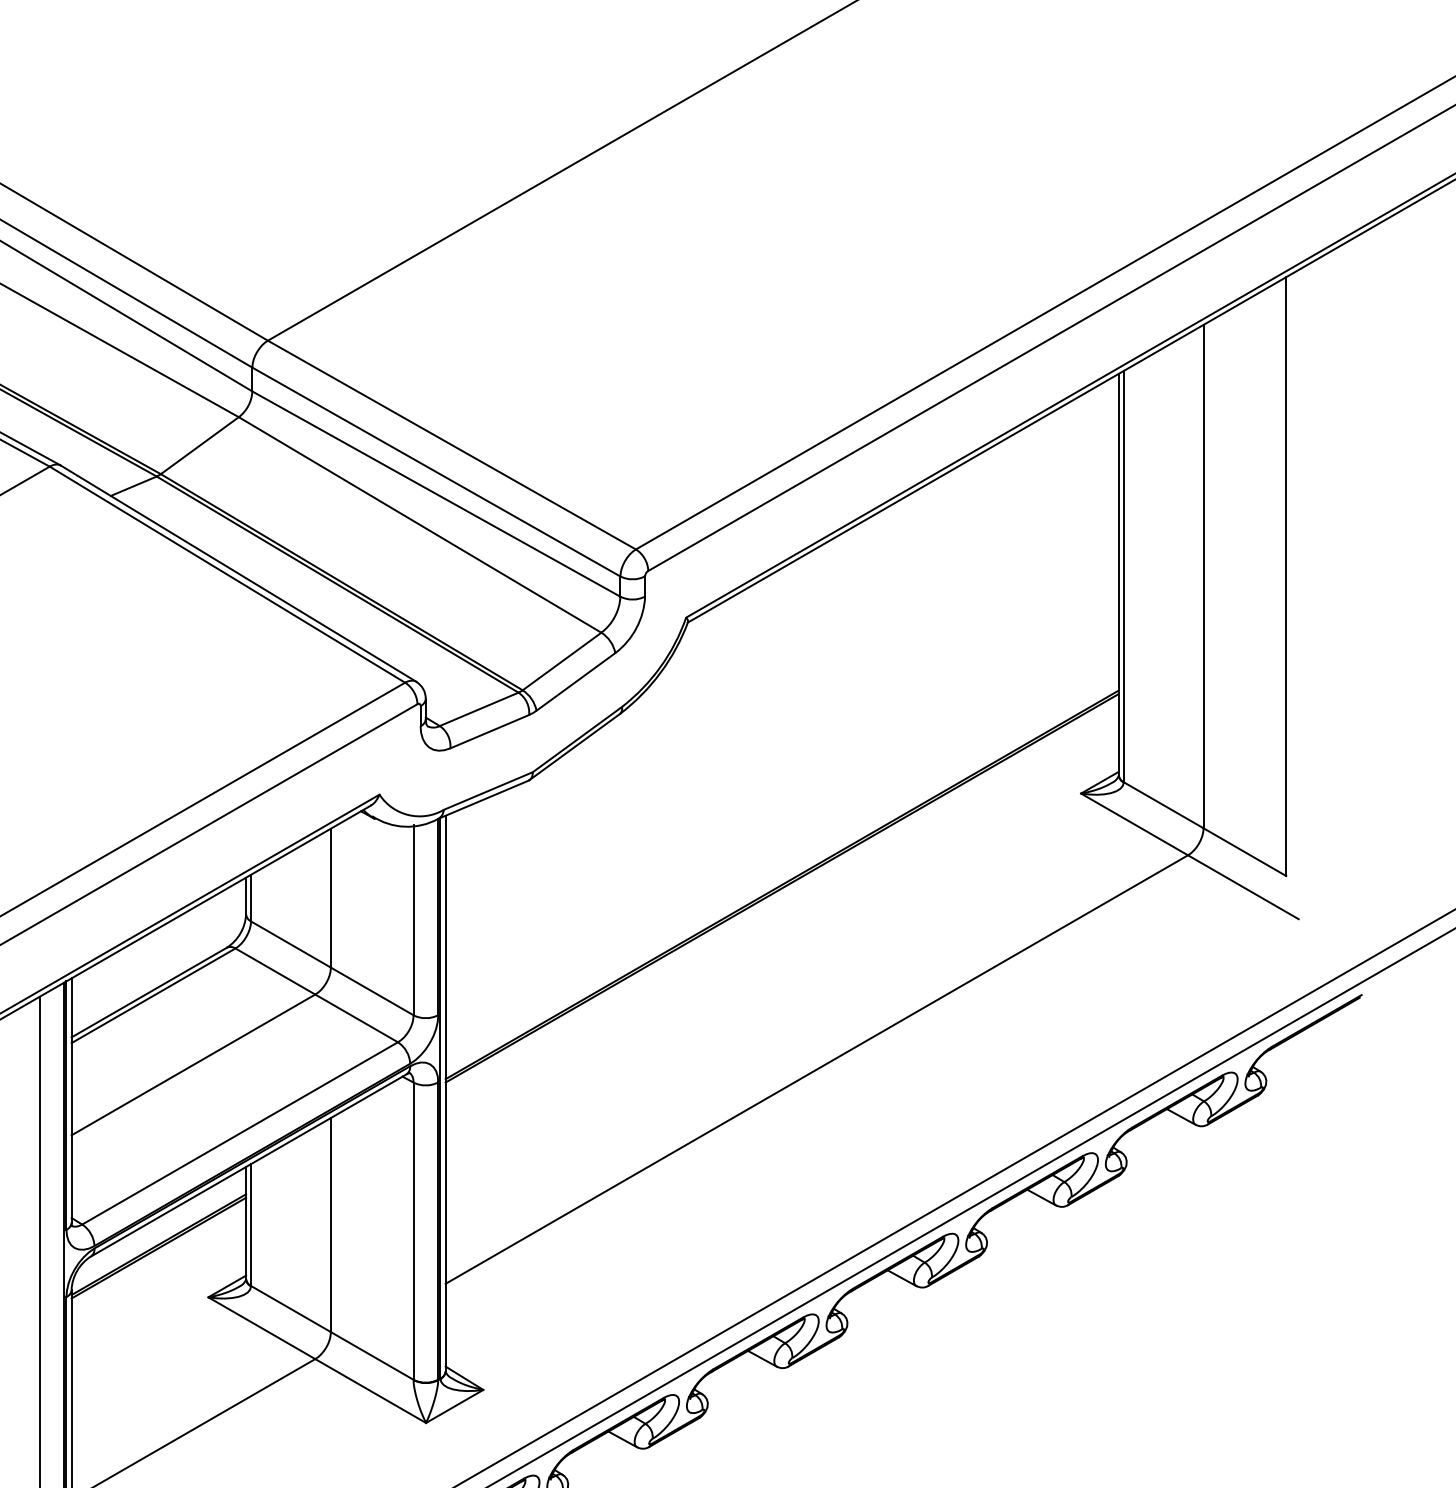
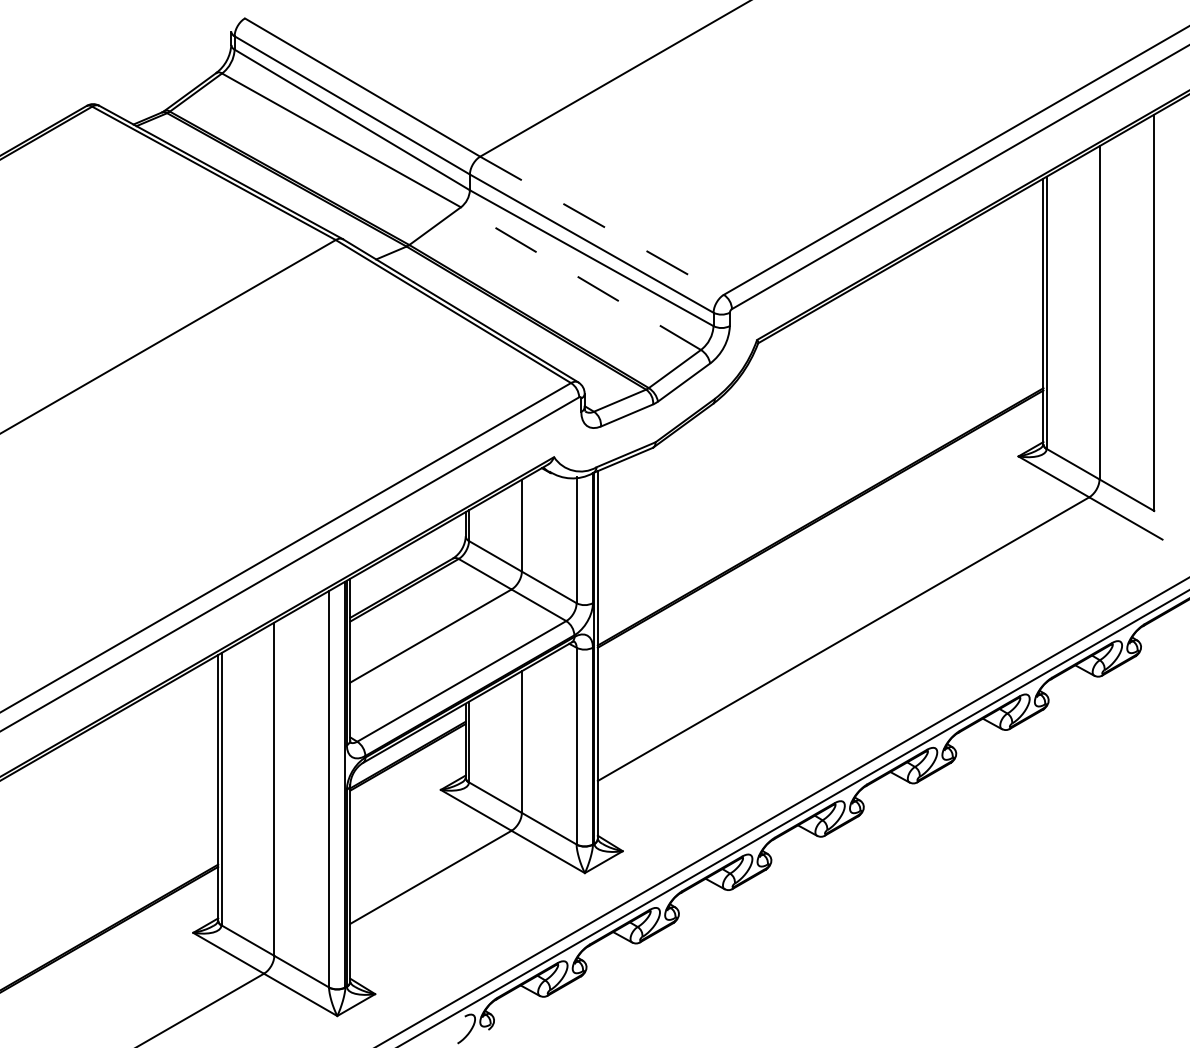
line: (452, 446) -> (602, 226), solid -> dashed
line: (419, 524) -> (580, 278), solid -> dashed

